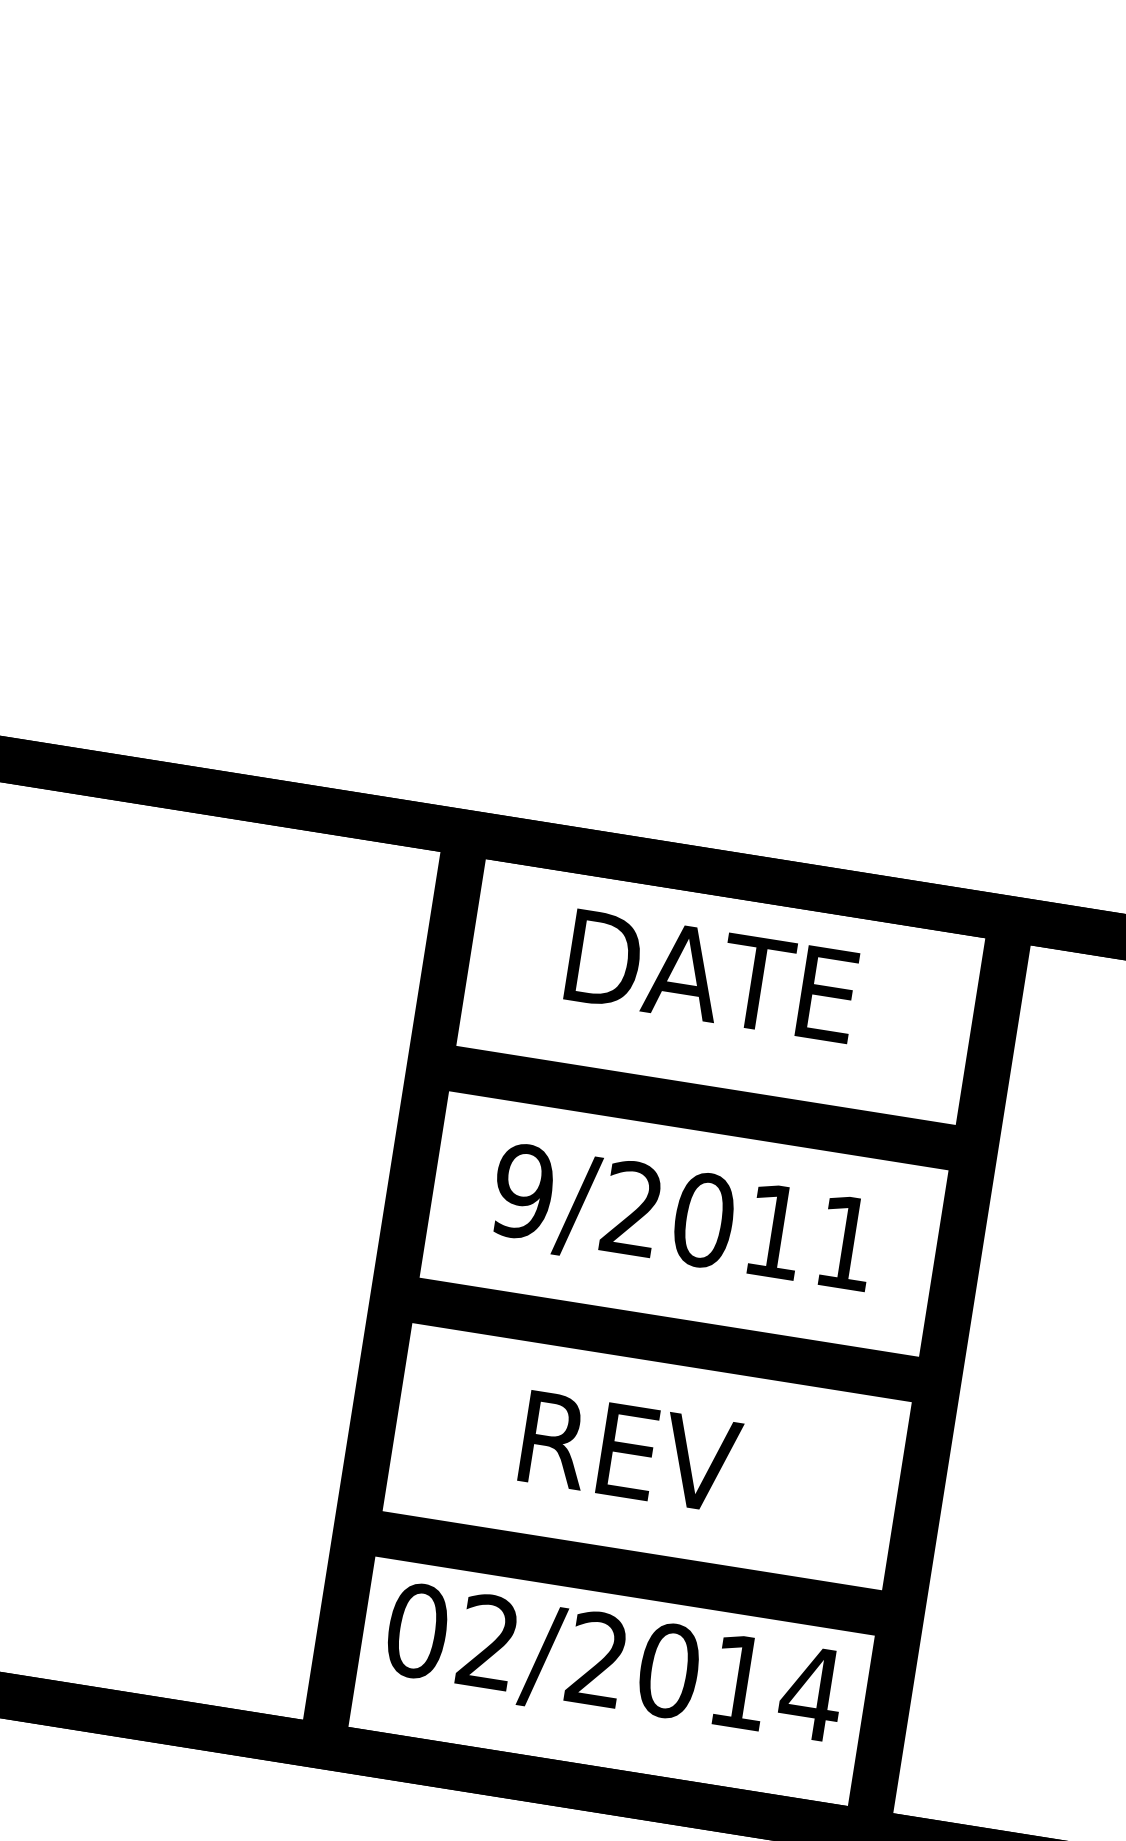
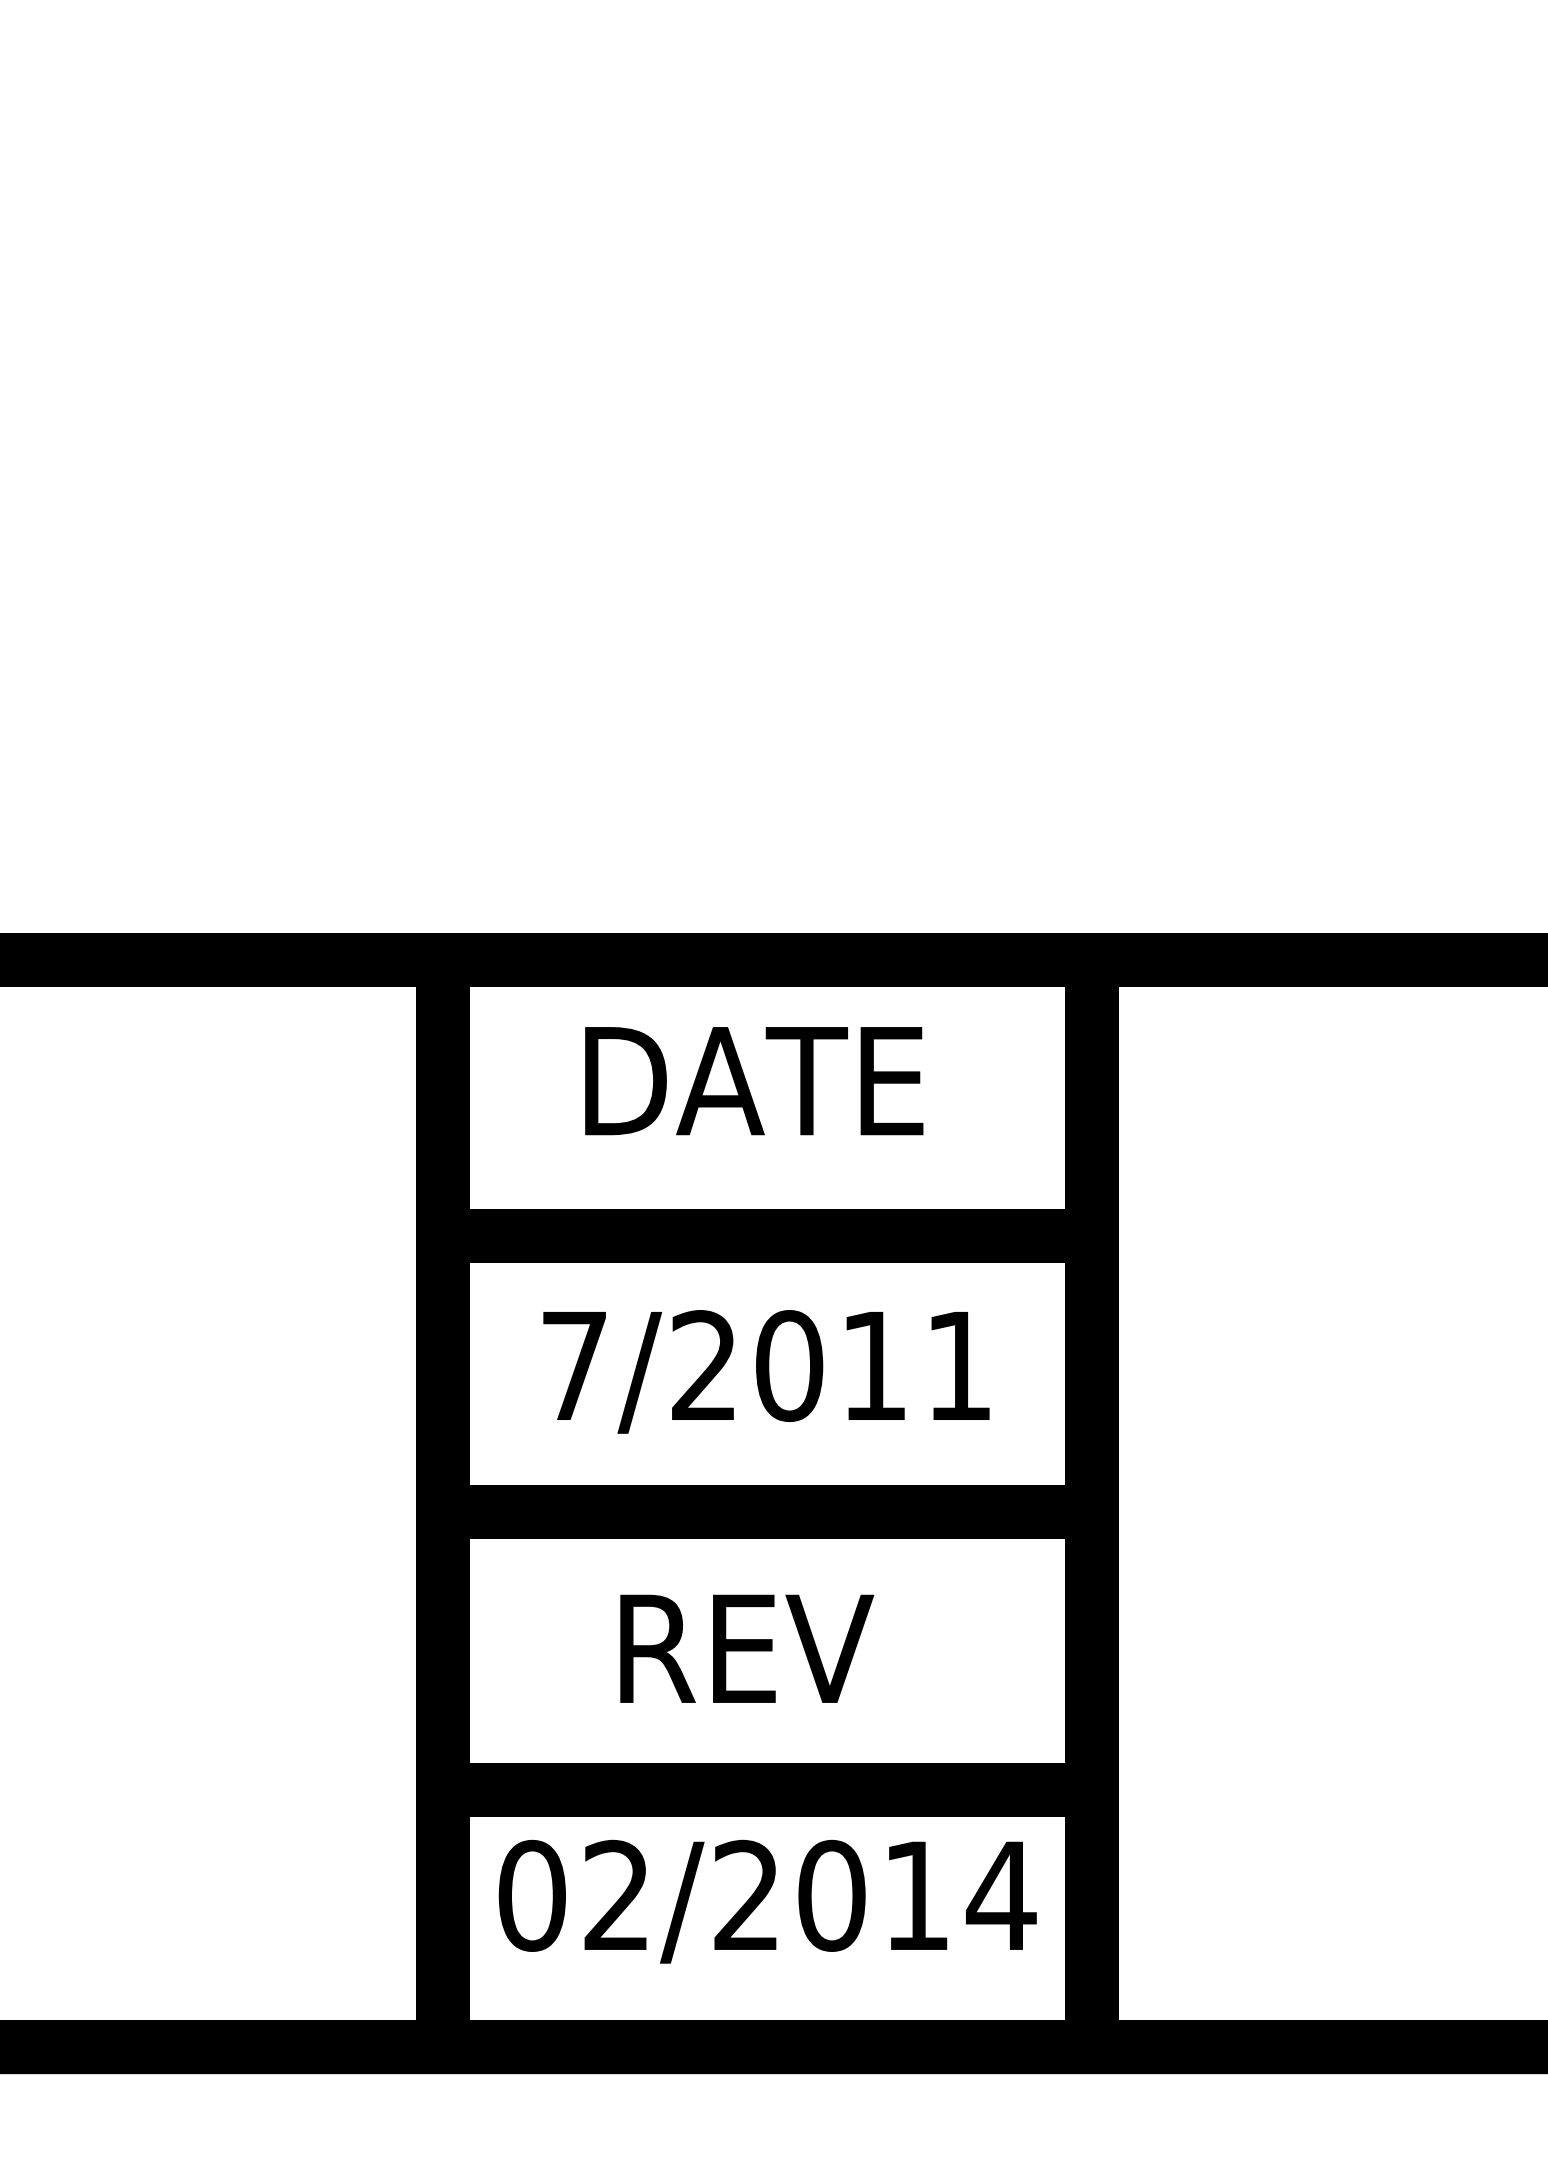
text: (522, 1191) -> (573, 1366), 9/2011 -> 7/2011

